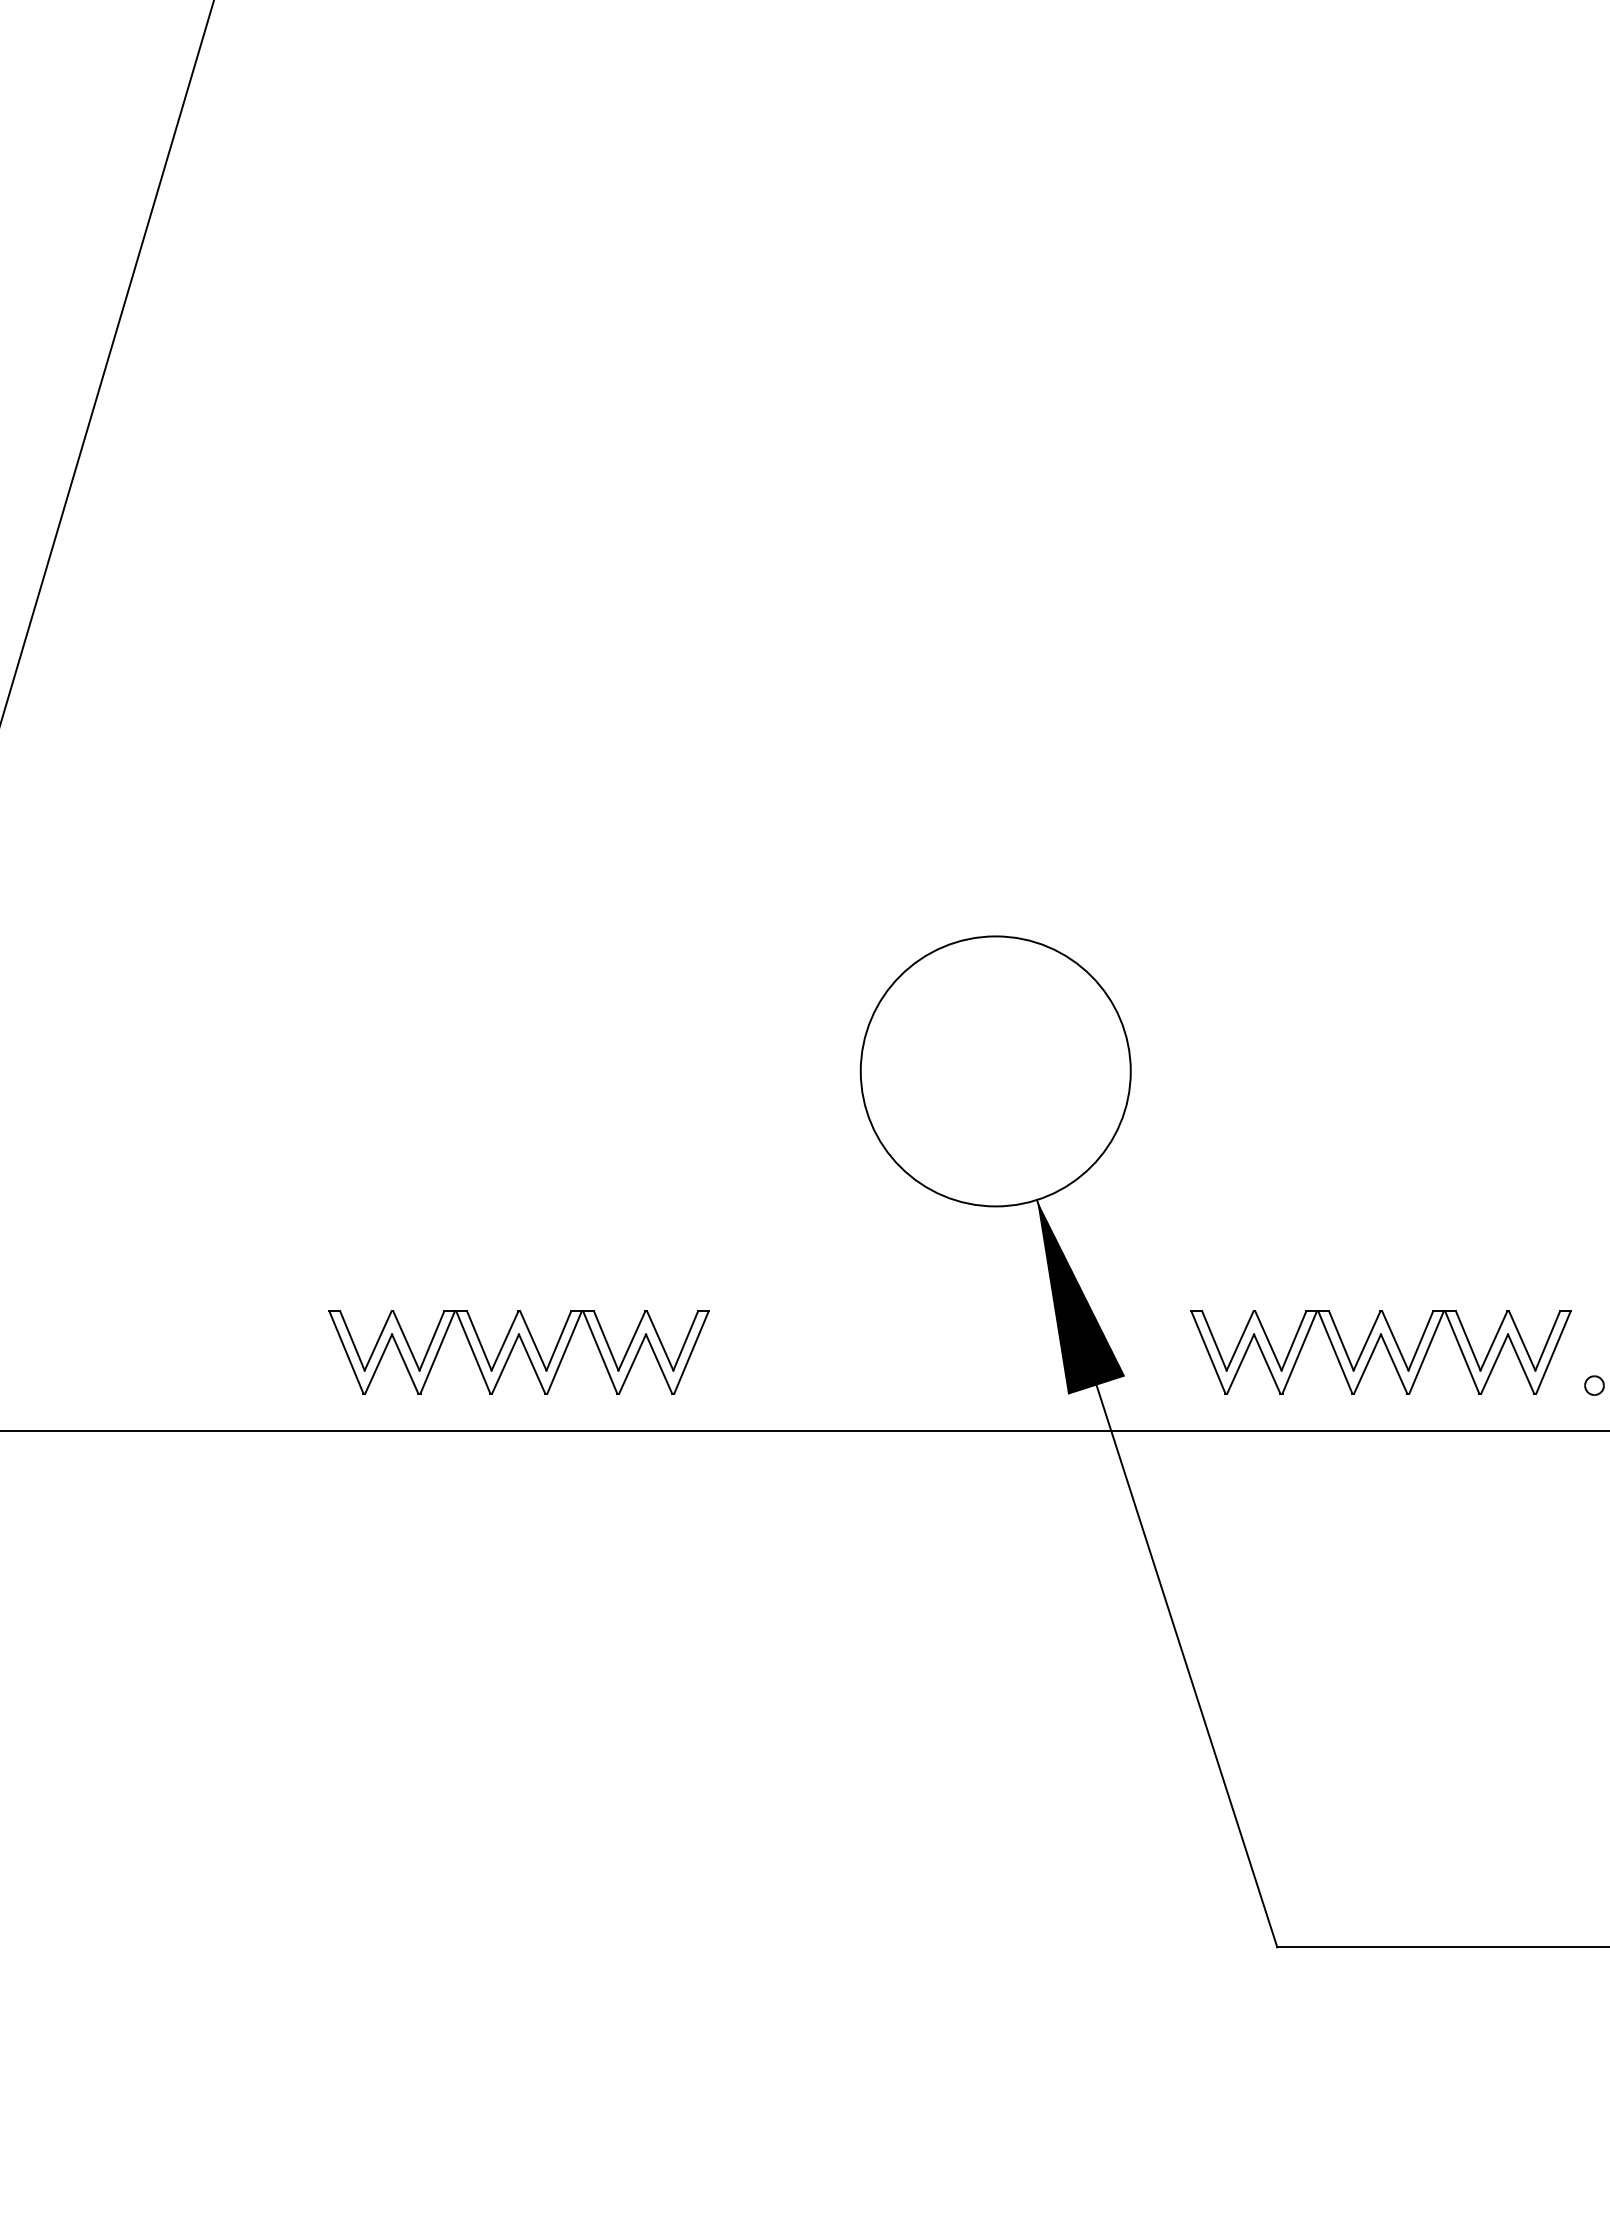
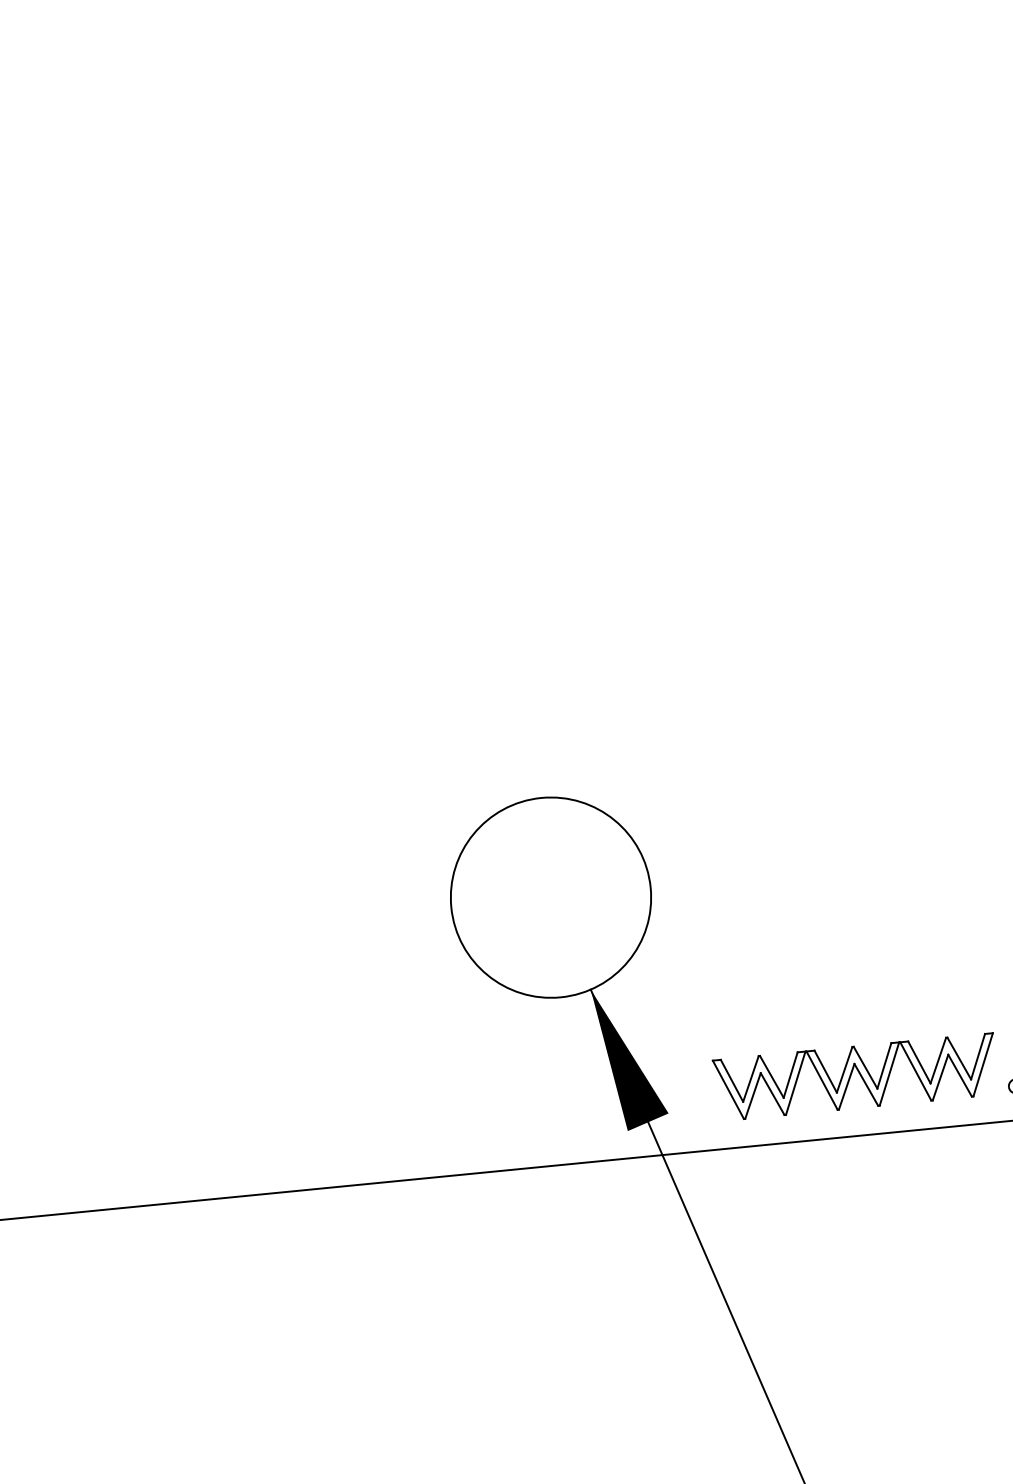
part: (518, 1352) -> (218, 1139), removed

